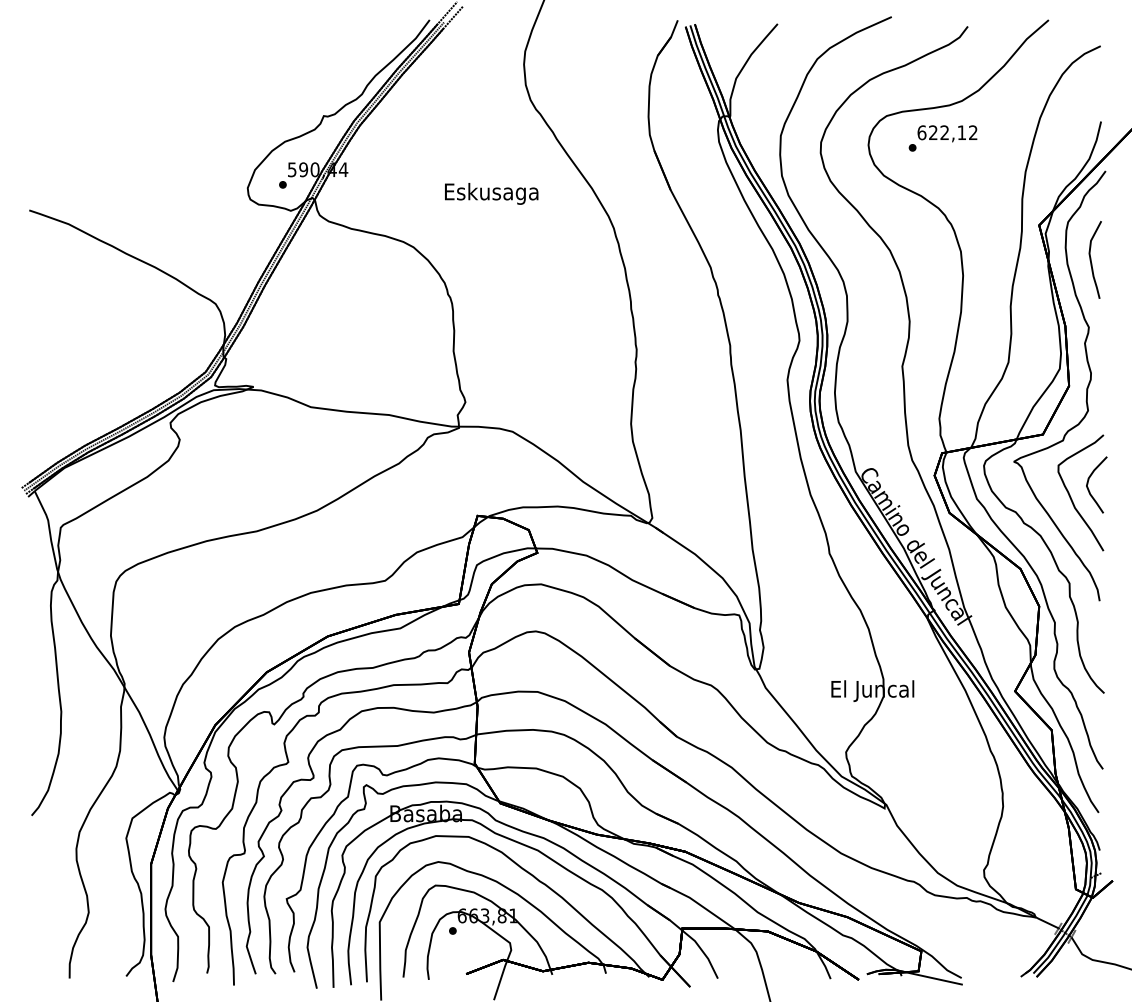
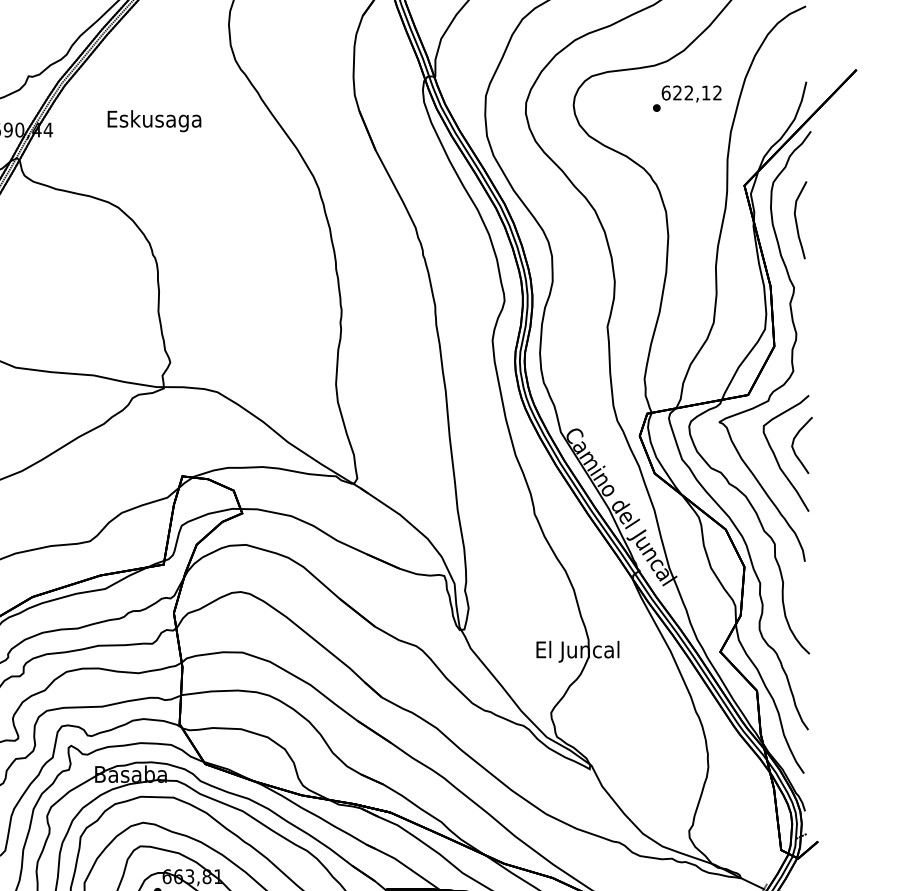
text: (942, 138) -> (686, 98), moved
text: (491, 193) -> (154, 120), moved

